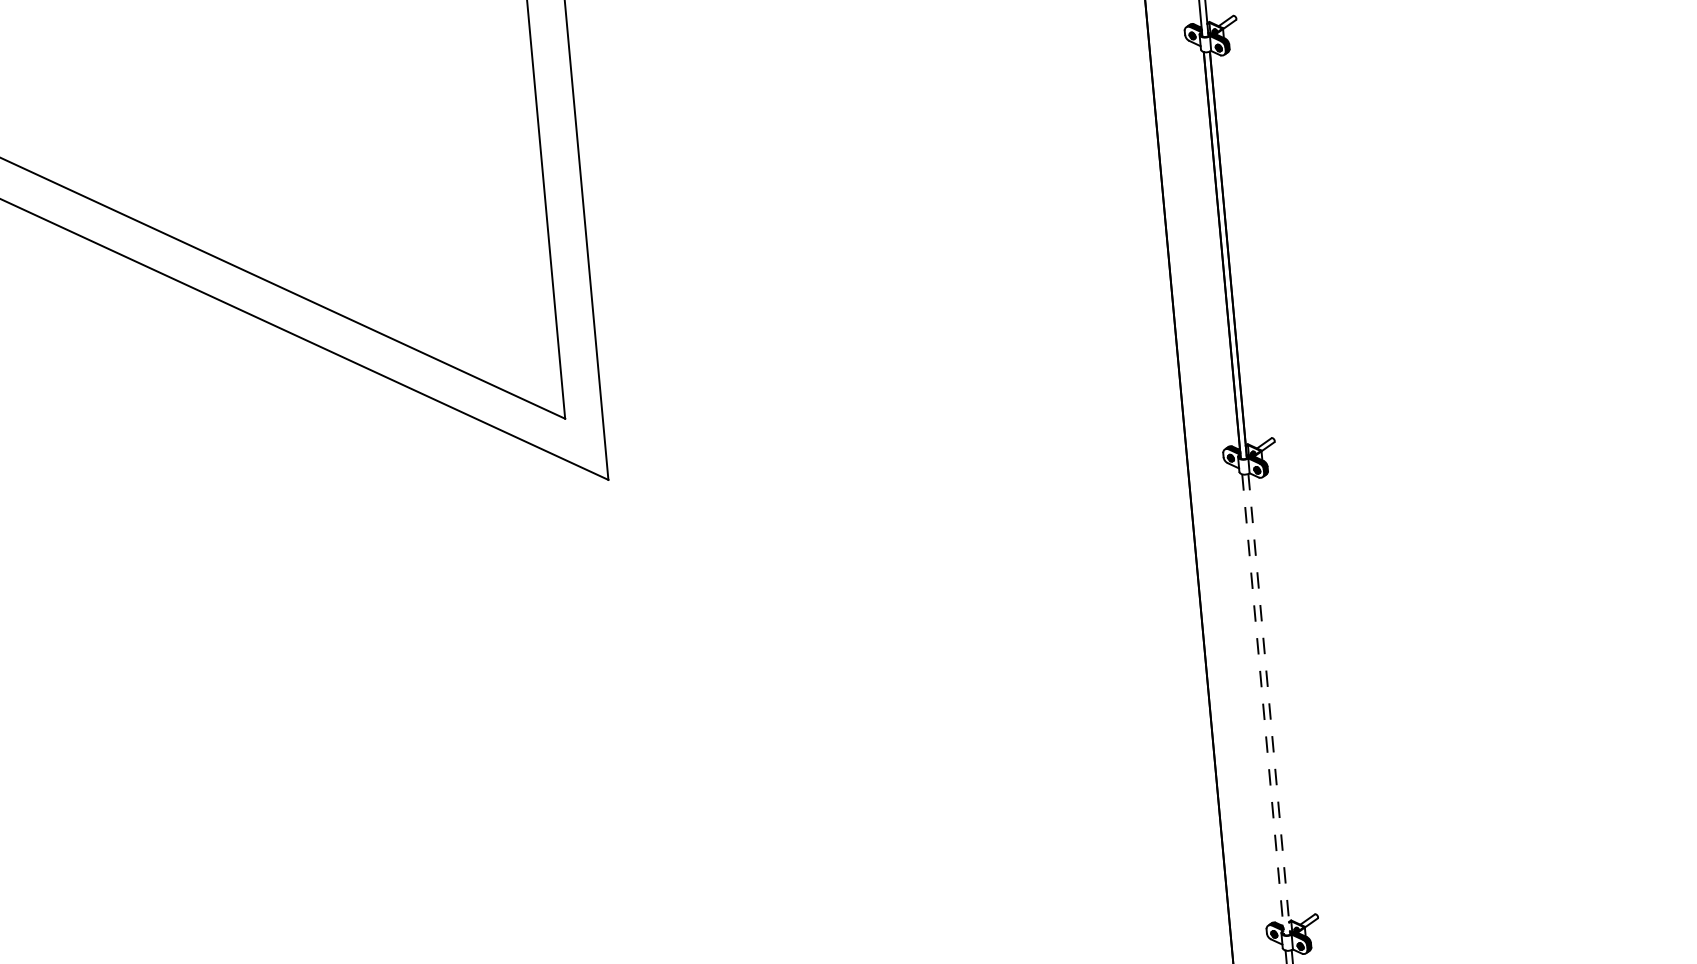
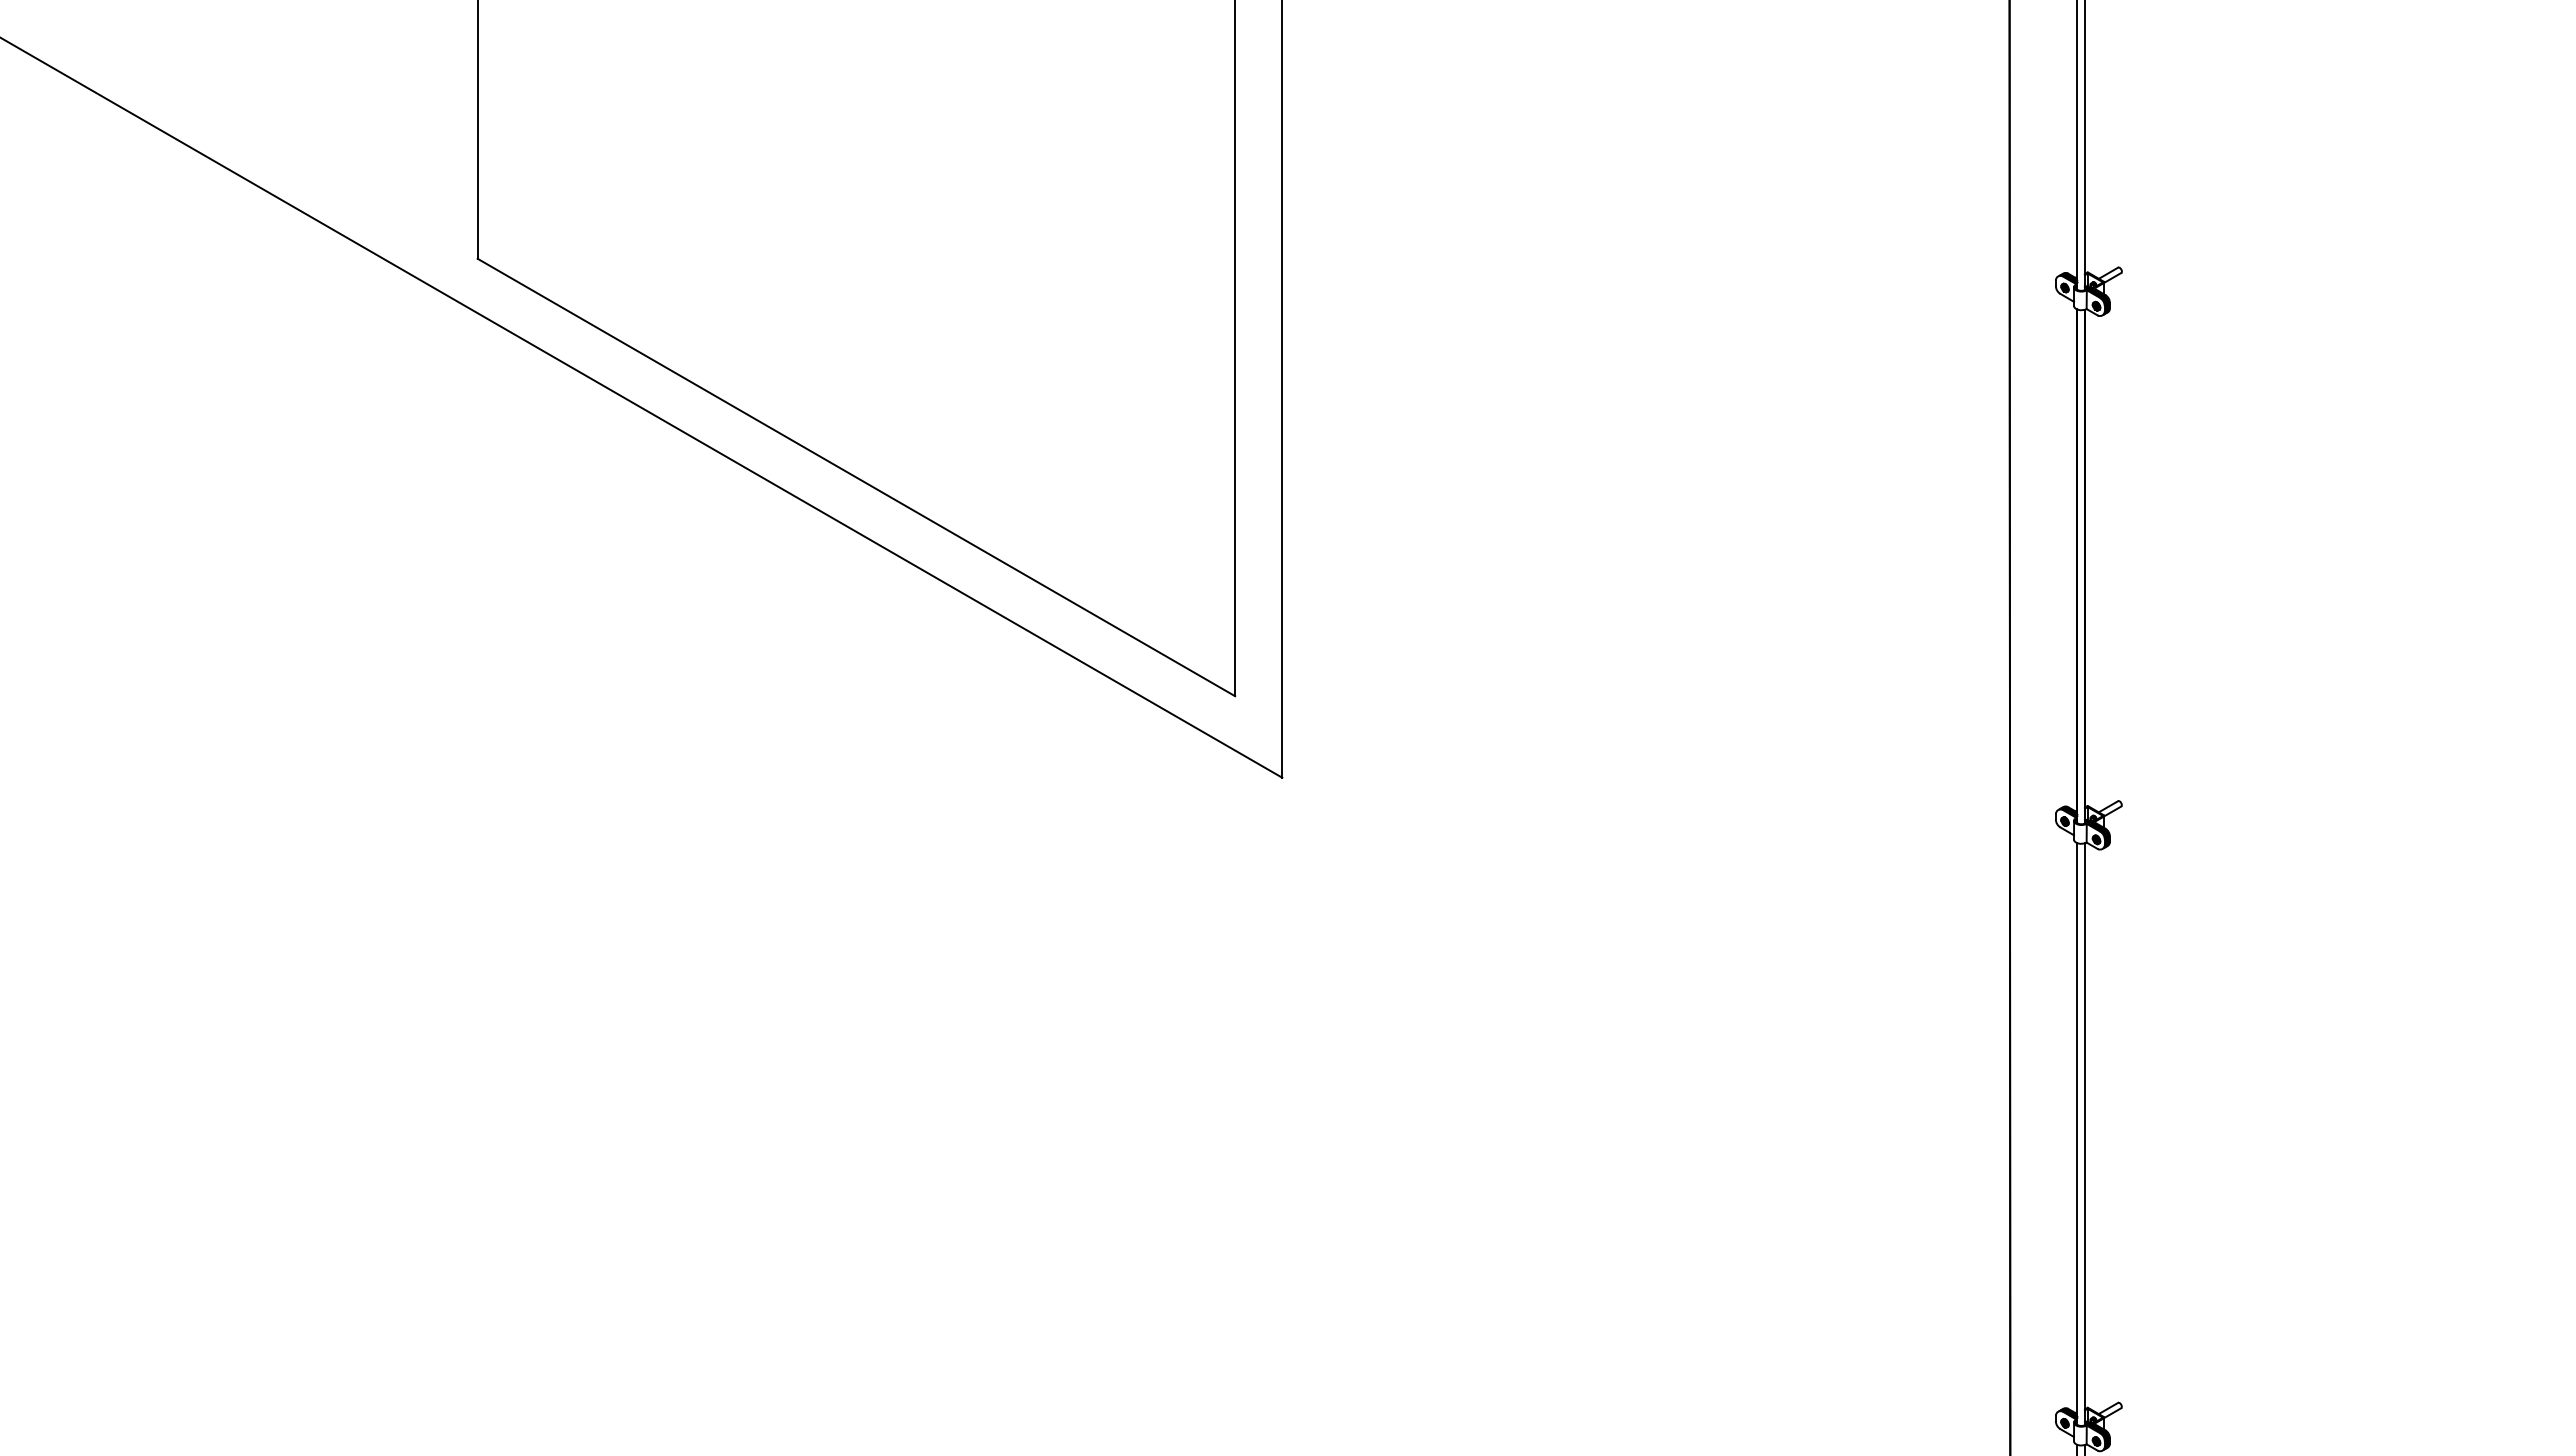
line: (1263, 704) -> (2077, 1133), dashed -> solid
line: (1269, 704) -> (2085, 1134), dashed -> solid

